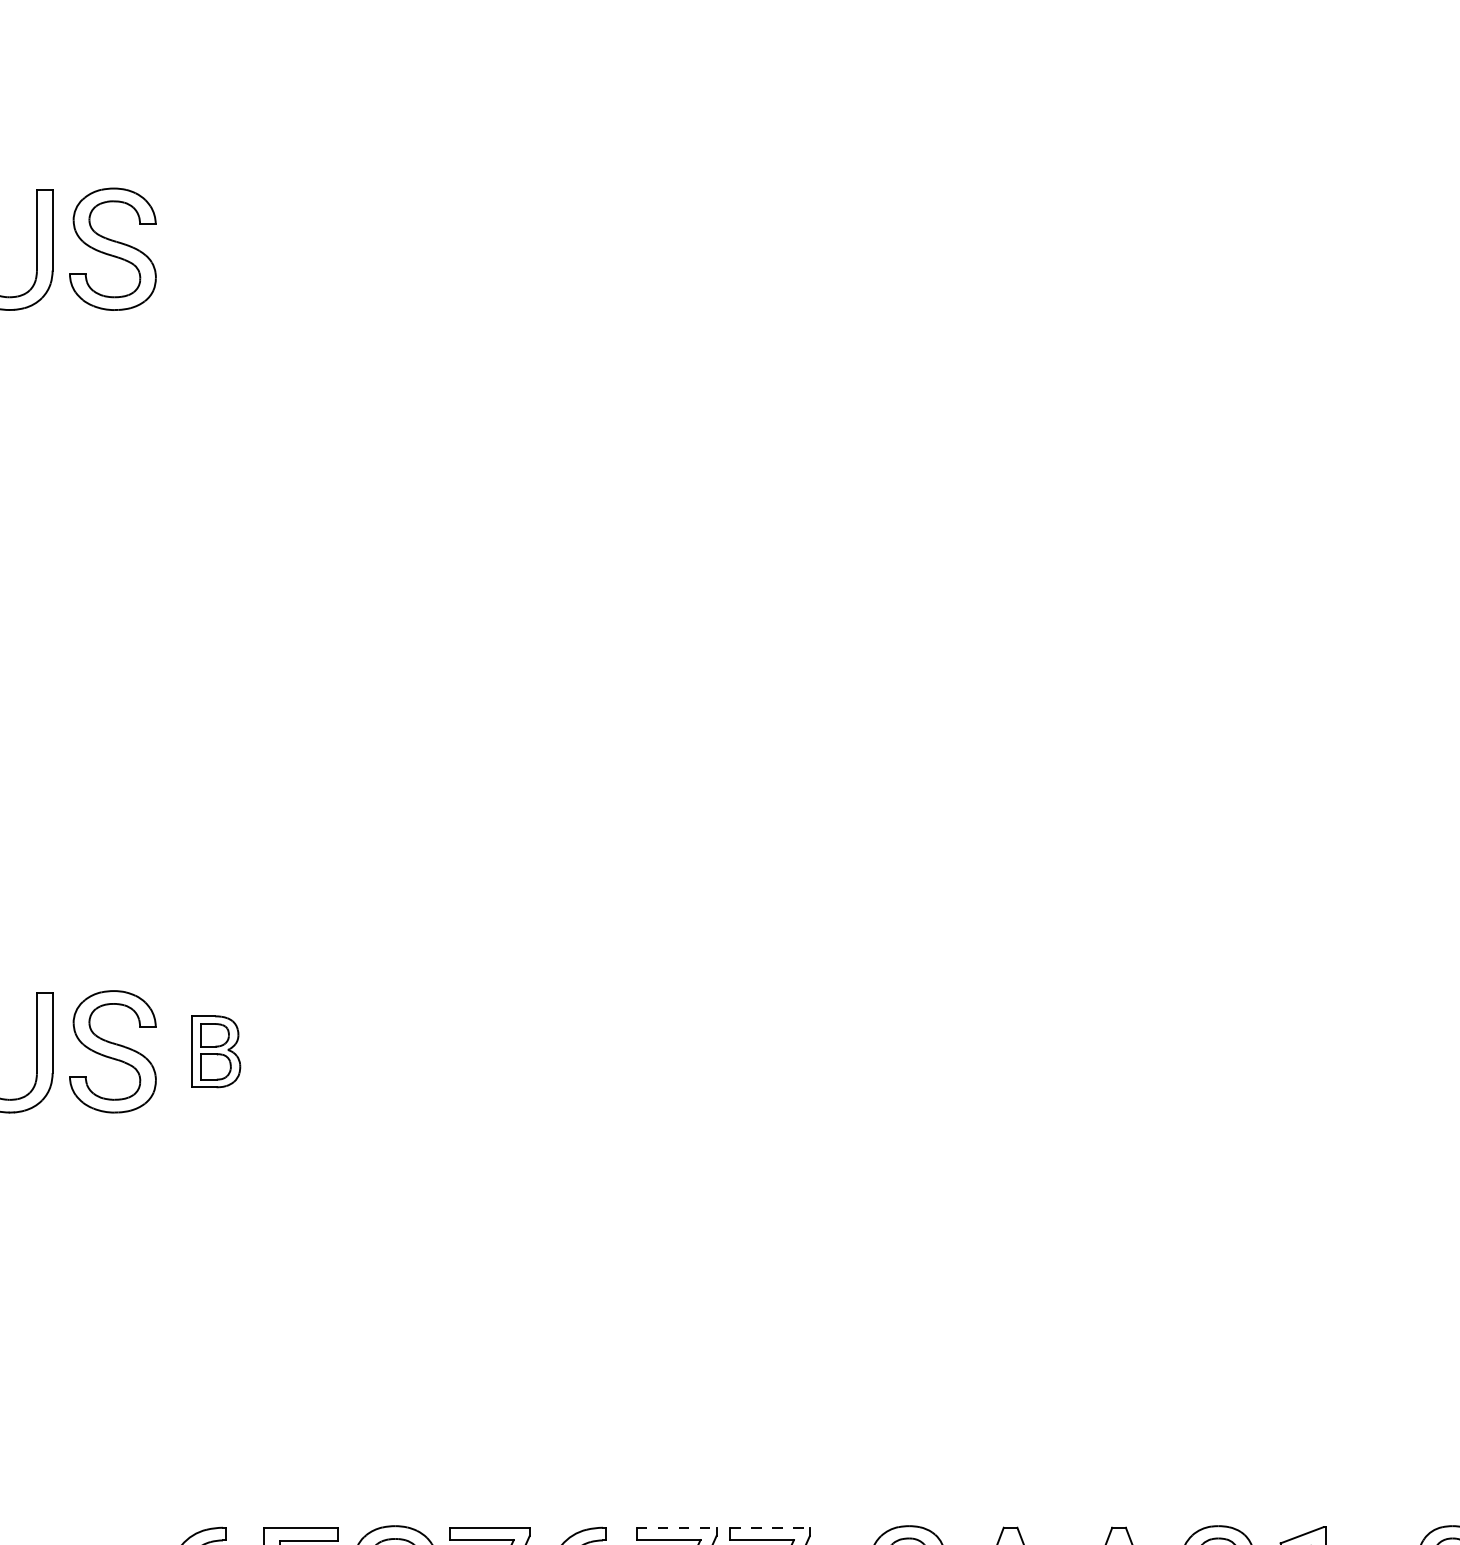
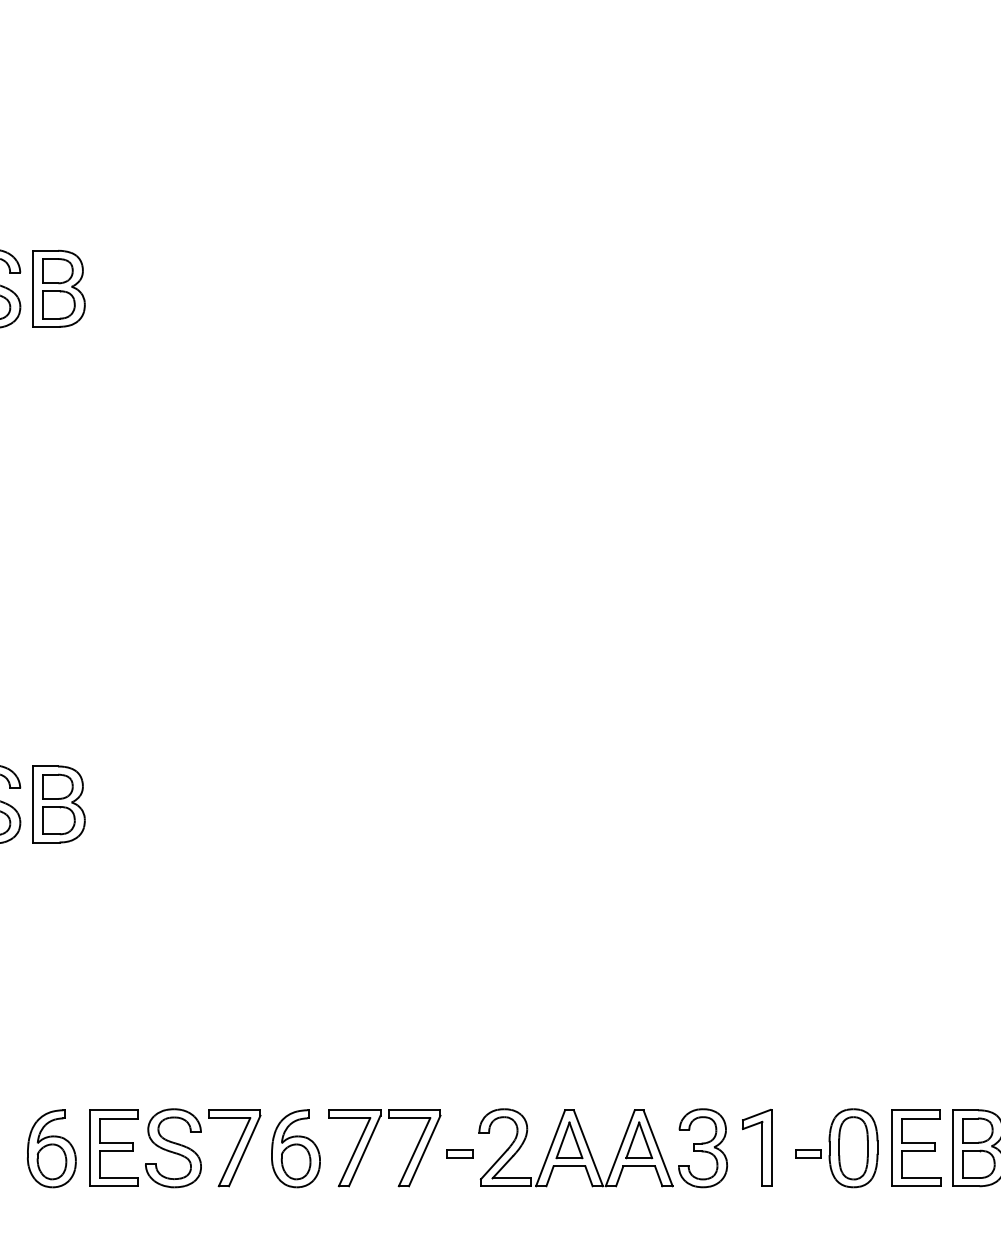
part: (215, 248) -> (58, 288), added
part: (215, 1051) -> (58, 804), size x1.67
line: (676, 1528) -> (354, 1110), dashed -> solid
line: (769, 1528) -> (414, 1110), dashed -> solid

